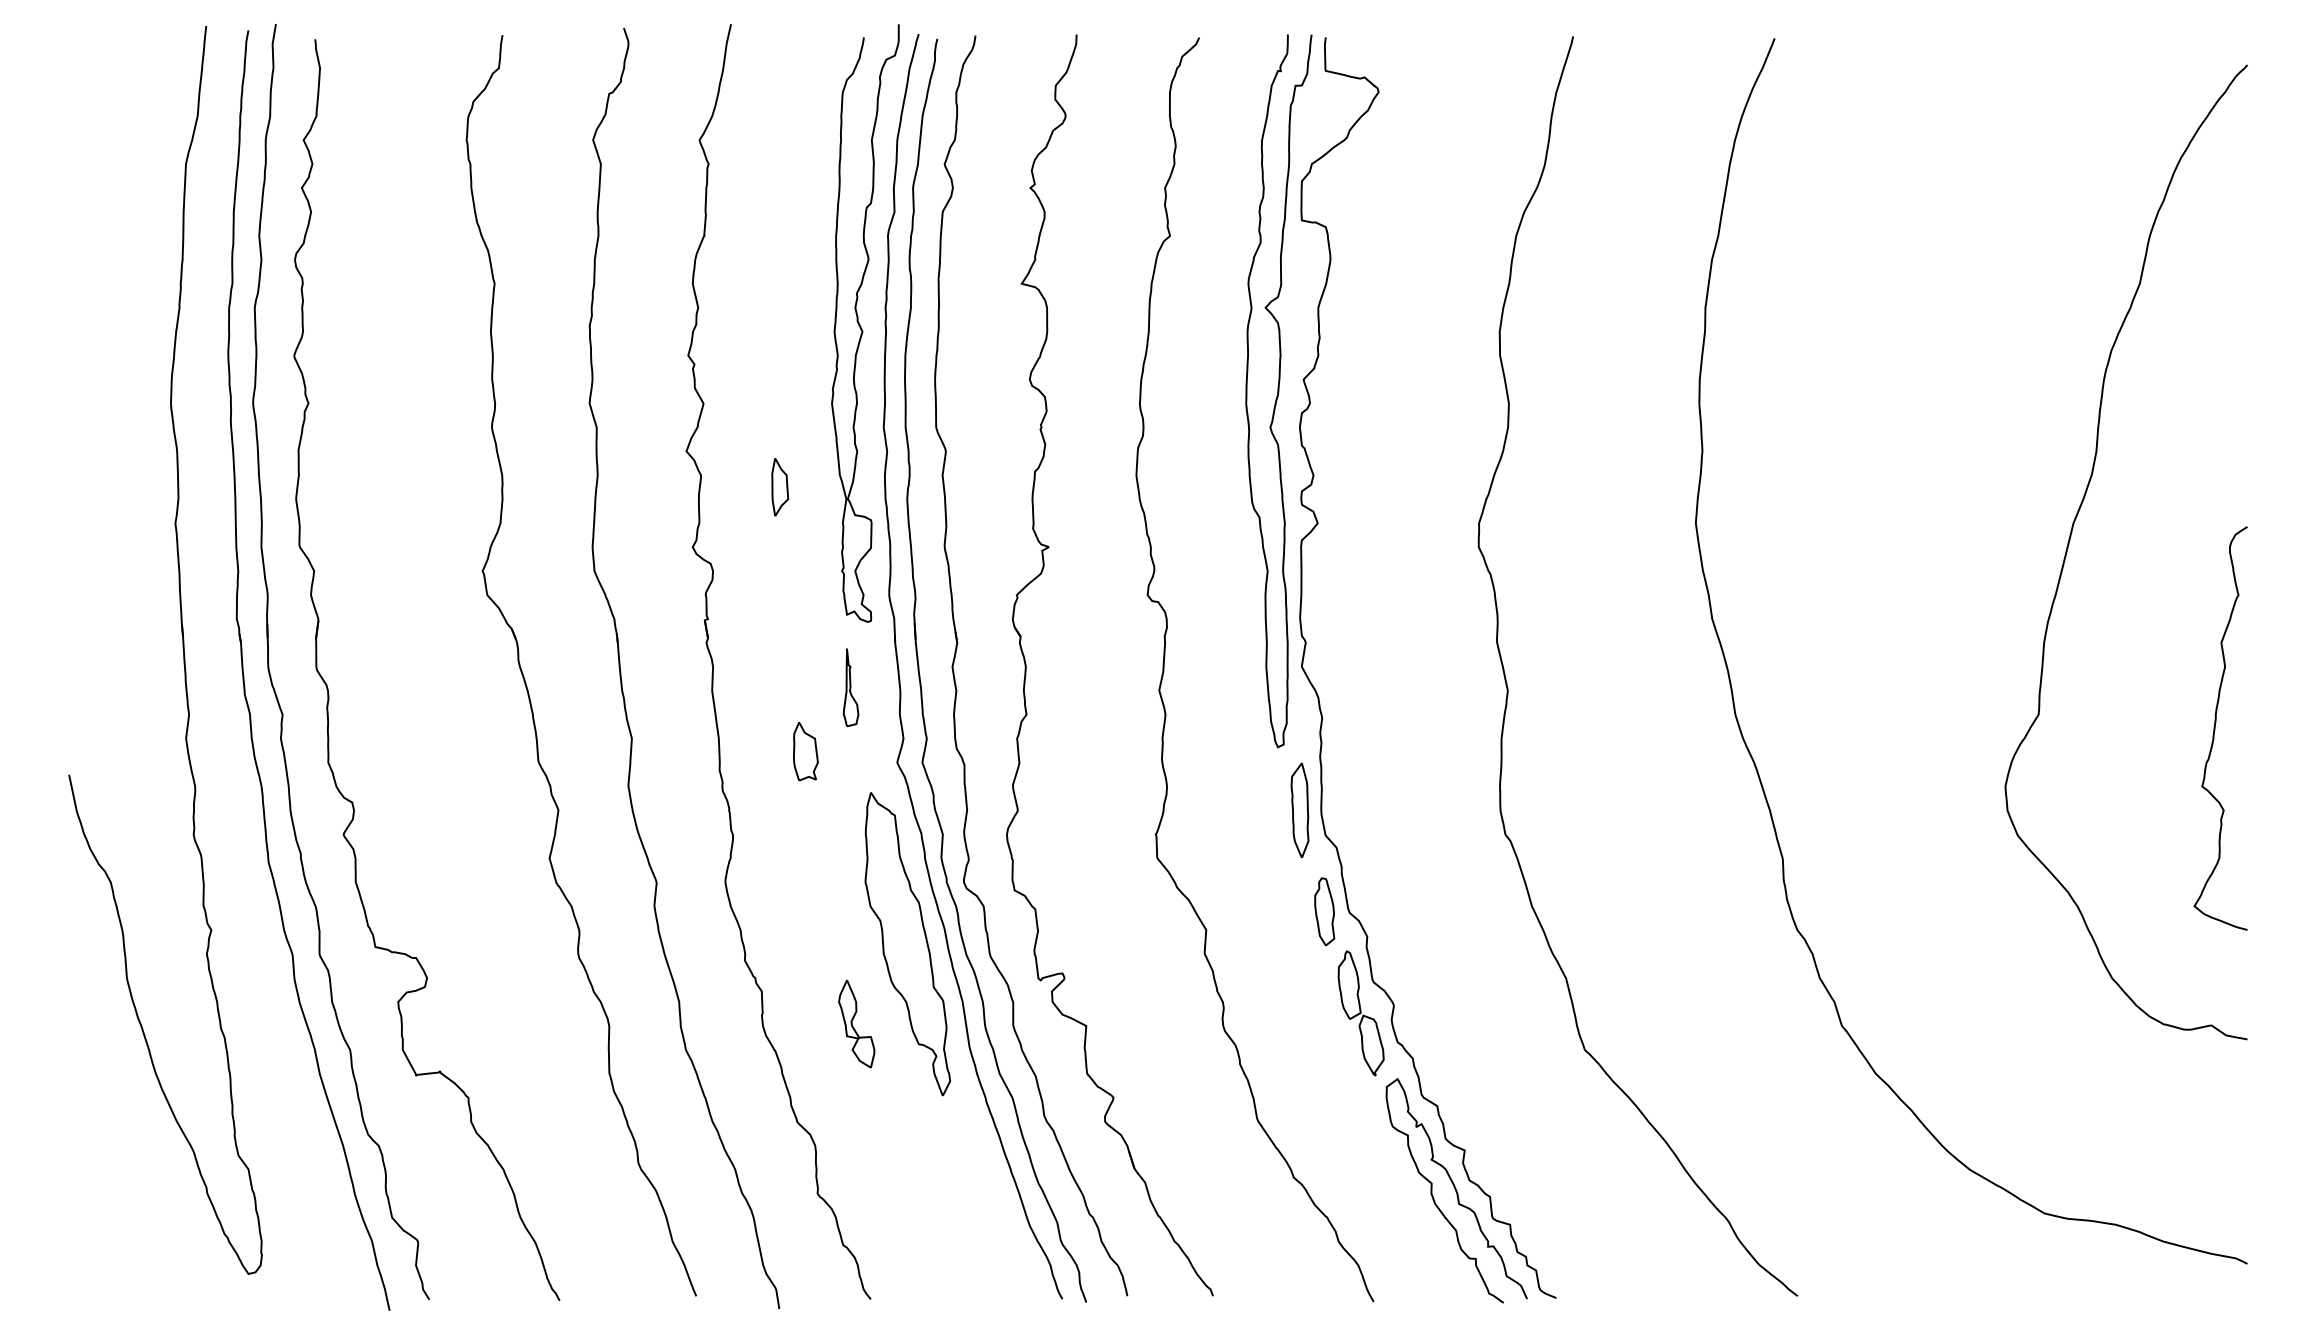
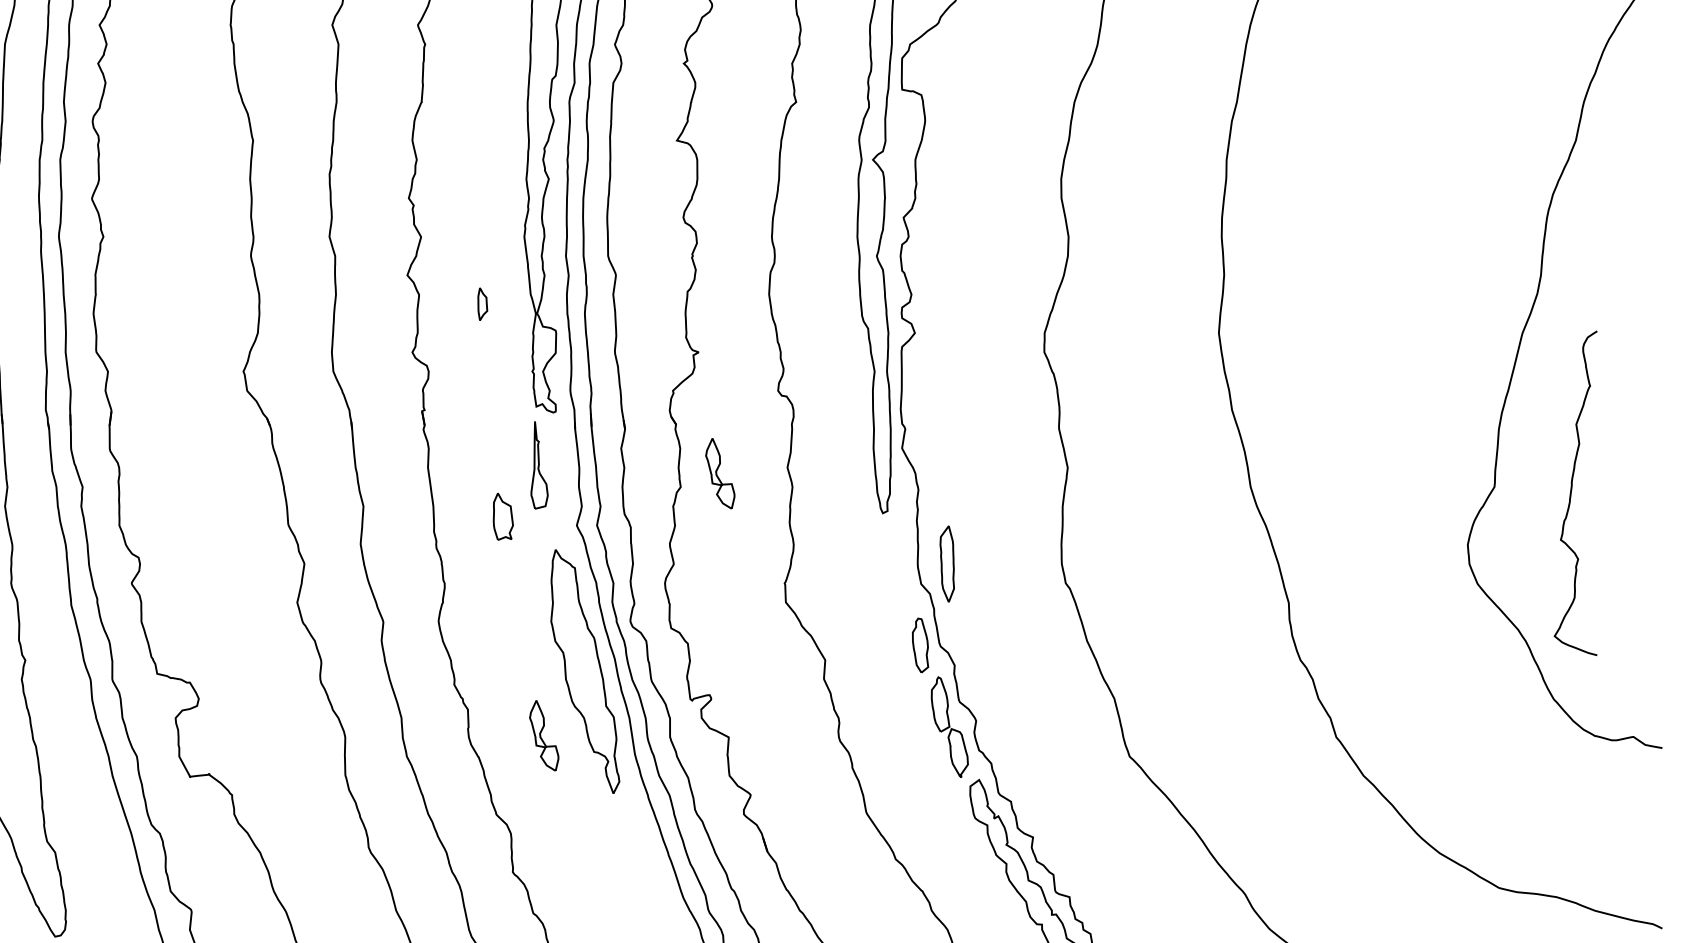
part: (780, 487) -> (482, 304), size x0.7
part: (851, 687) -> (540, 465), size x1.4
part: (1075, 697) -> (720, 473), added
curve: (2215, 728) -> (1571, 493), moved
part: (1299, 810) -> (946, 564), moved

